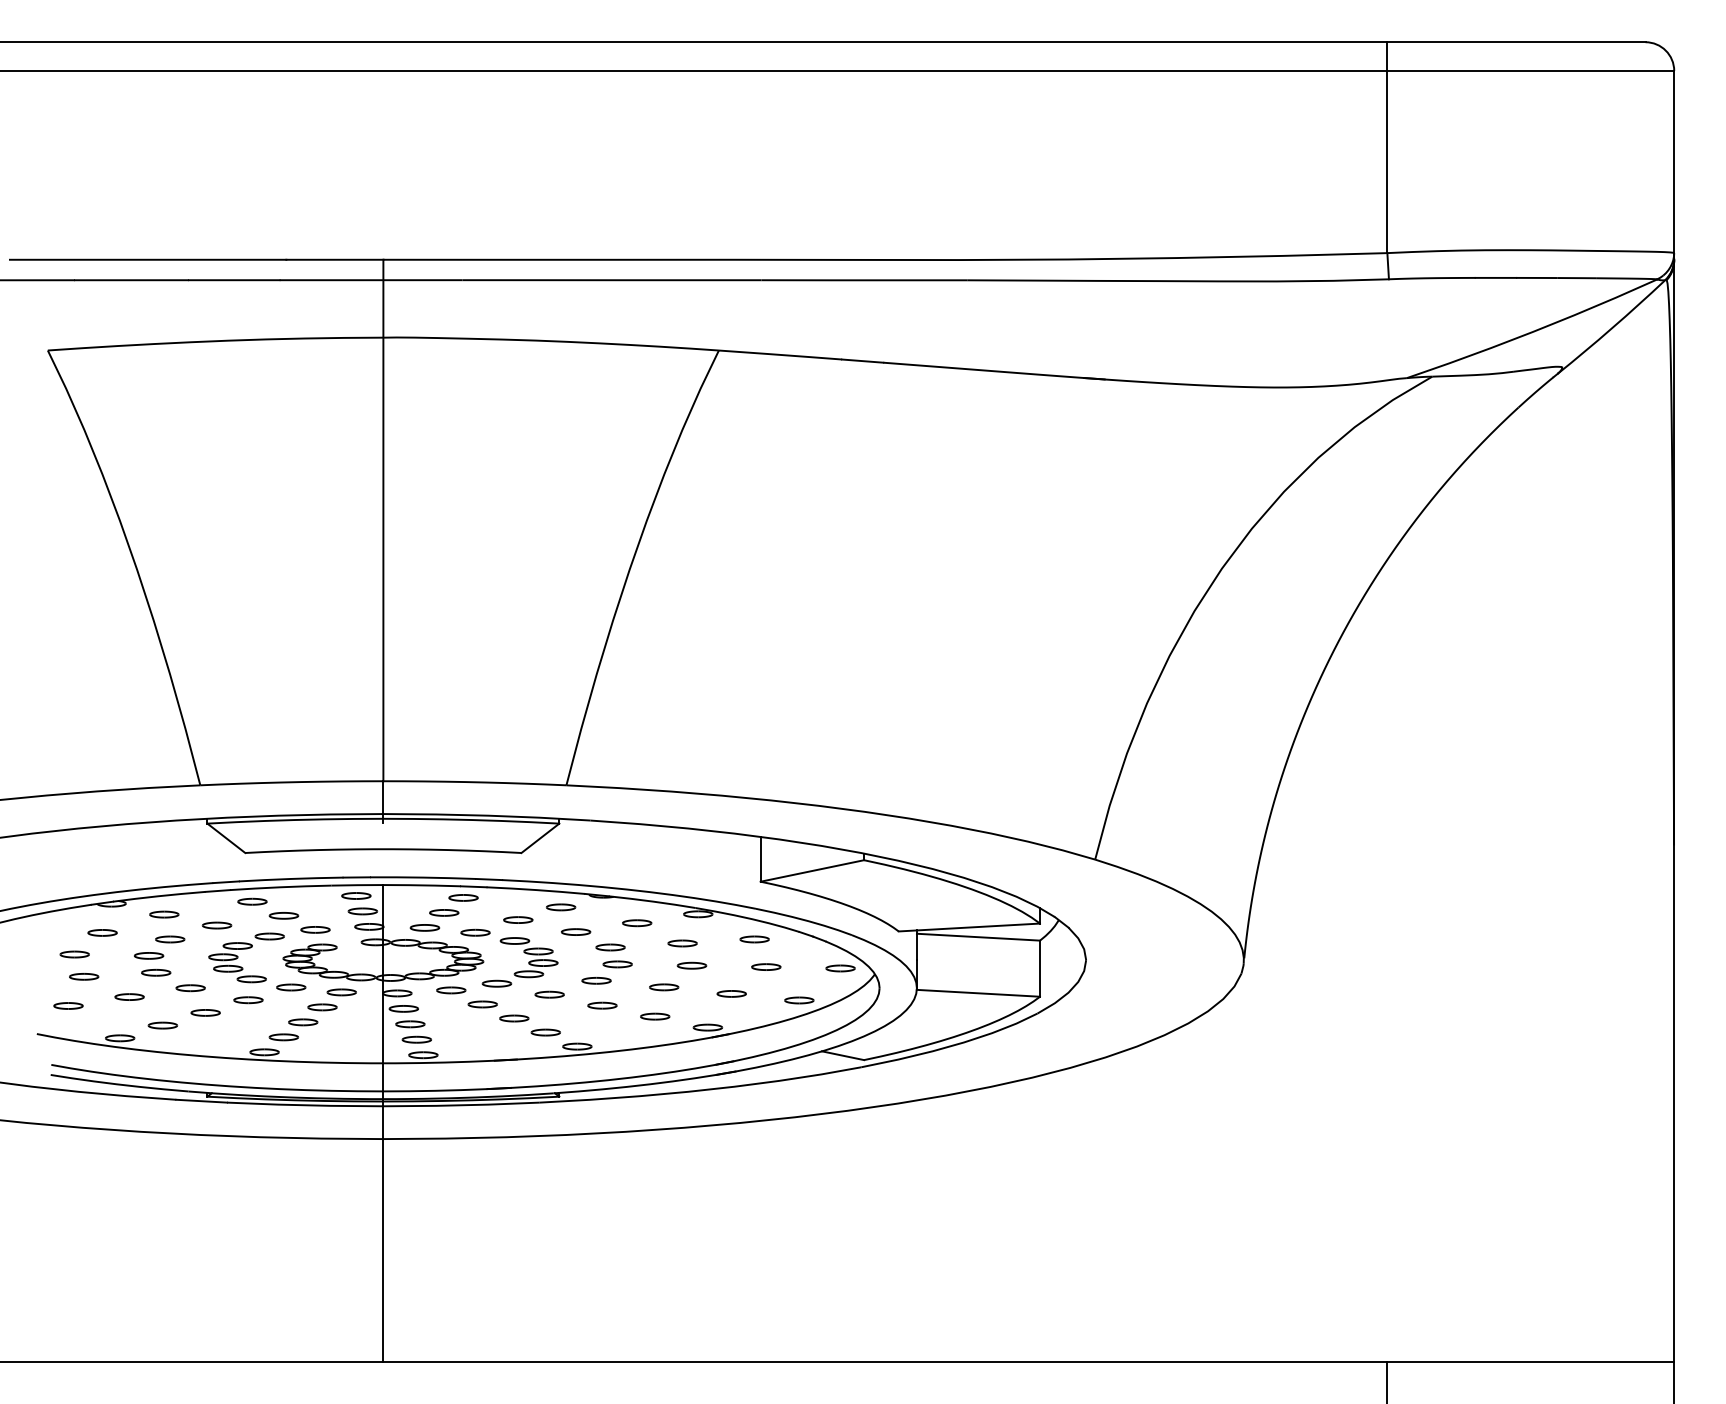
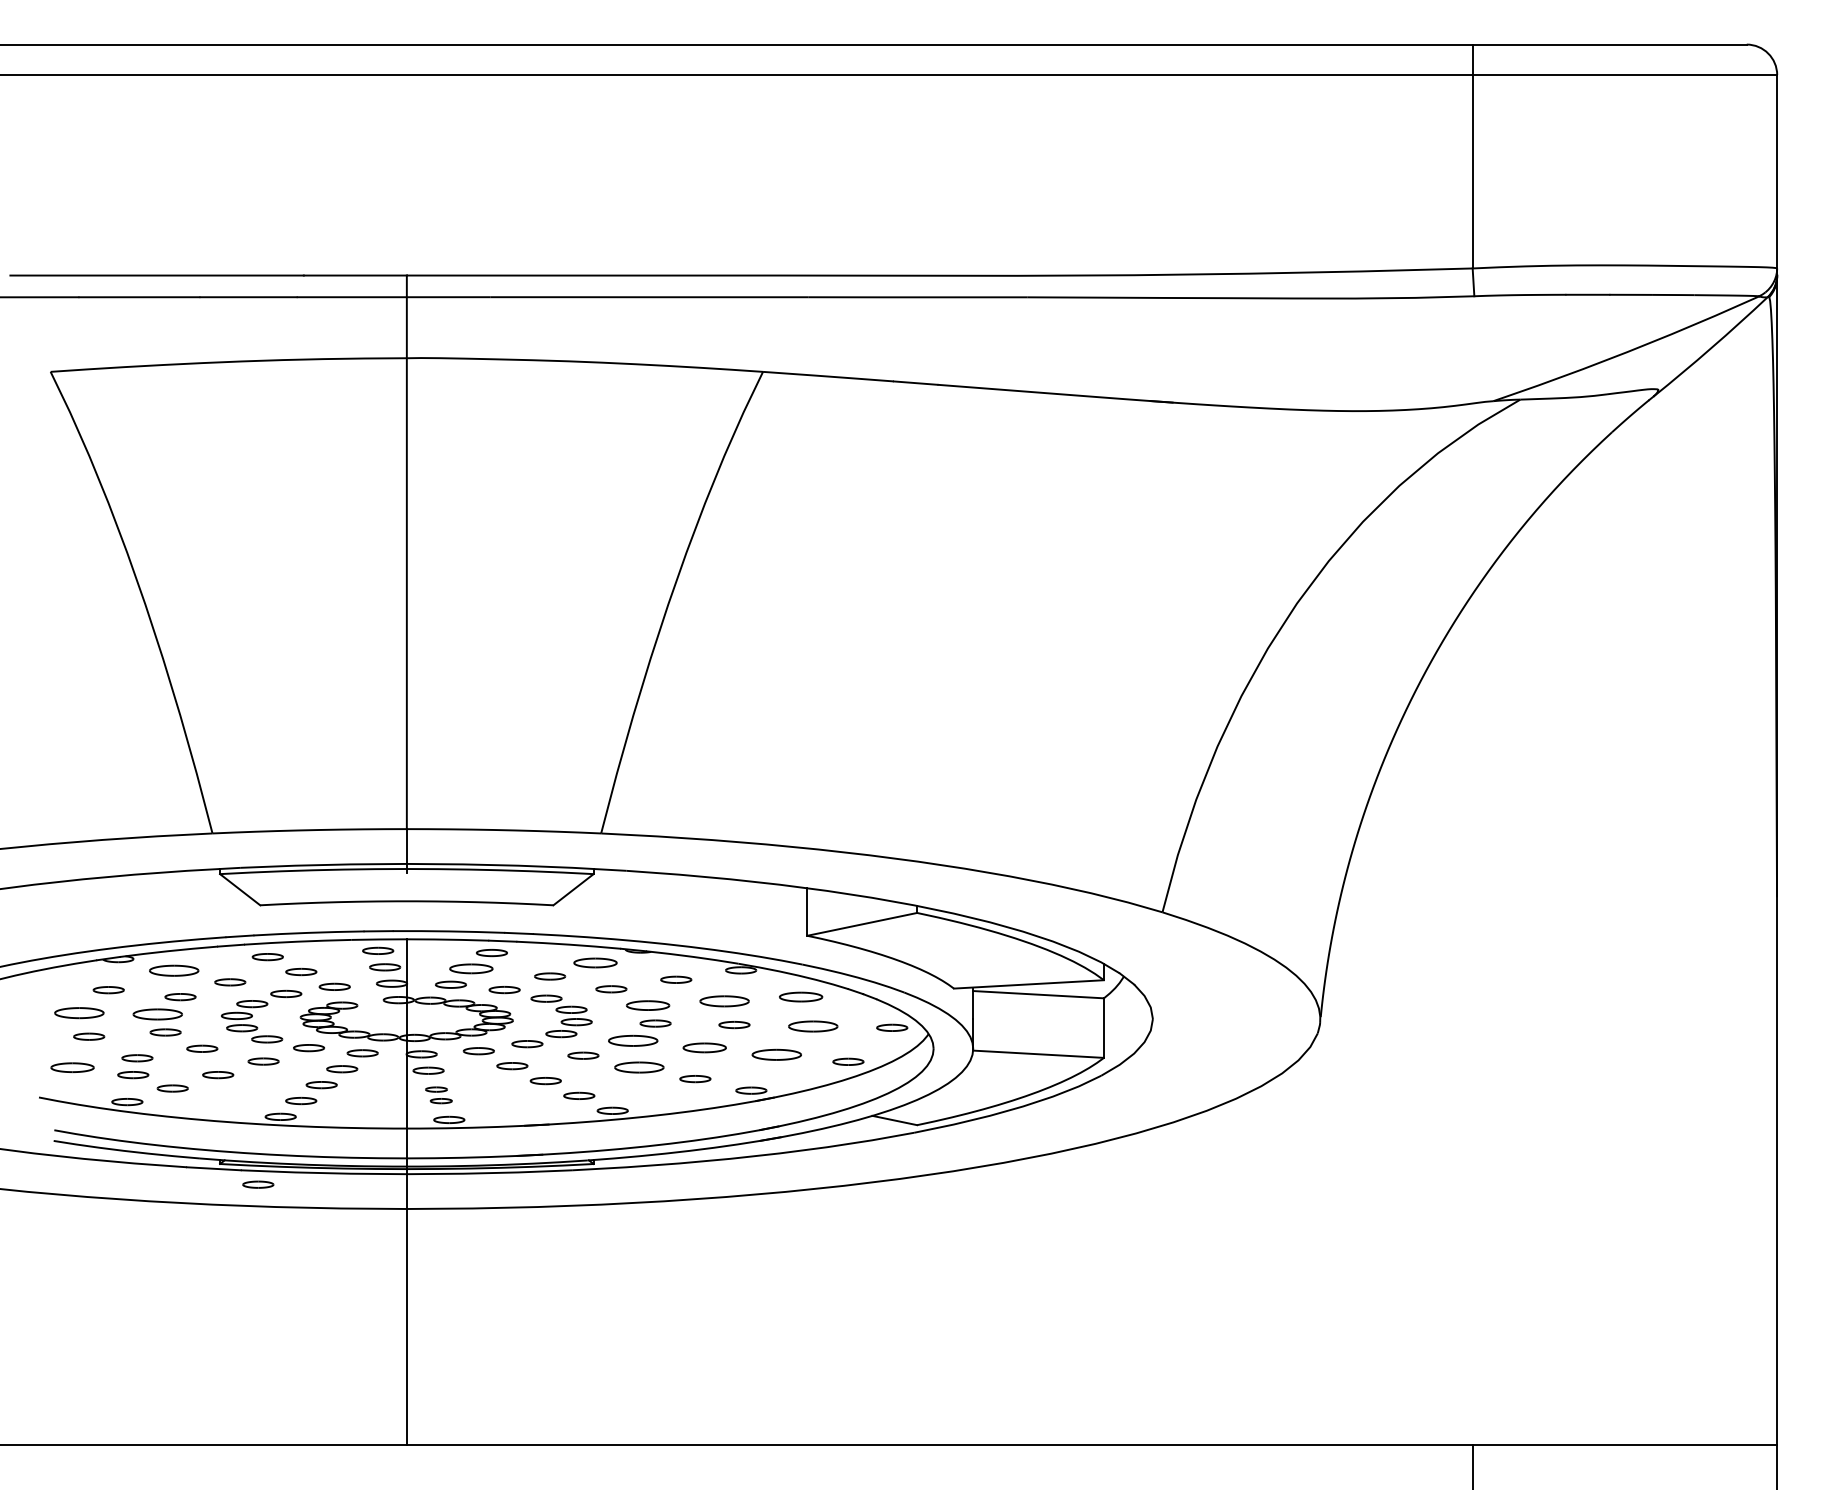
part: (560, 907) -> (594, 963), size x1.4
part: (444, 912) -> (471, 968), size x1.4
part: (164, 914) -> (174, 970), size x1.6
part: (754, 939) -> (800, 997), size x1.4
part: (682, 943) -> (724, 1001), size x1.6
part: (610, 947) -> (647, 1005), size x1.4
part: (74, 954) -> (78, 1013), size x1.6
part: (149, 955) -> (158, 1014), size x1.6
part: (766, 966) -> (813, 1025), size x1.6
part: (596, 980) -> (633, 1040), size x1.6
part: (664, 987) -> (705, 1048), size x1.4
part: (731, 993) -> (776, 1054), size x1.6
part: (68, 1005) -> (72, 1067), size x1.4
part: (602, 1005) -> (639, 1067), size x1.6
part: (125, 1012) -> (133, 1074), added
part: (413, 1031) -> (438, 1094), size x0.7
part: (243, 1116) -> (258, 1185), added

